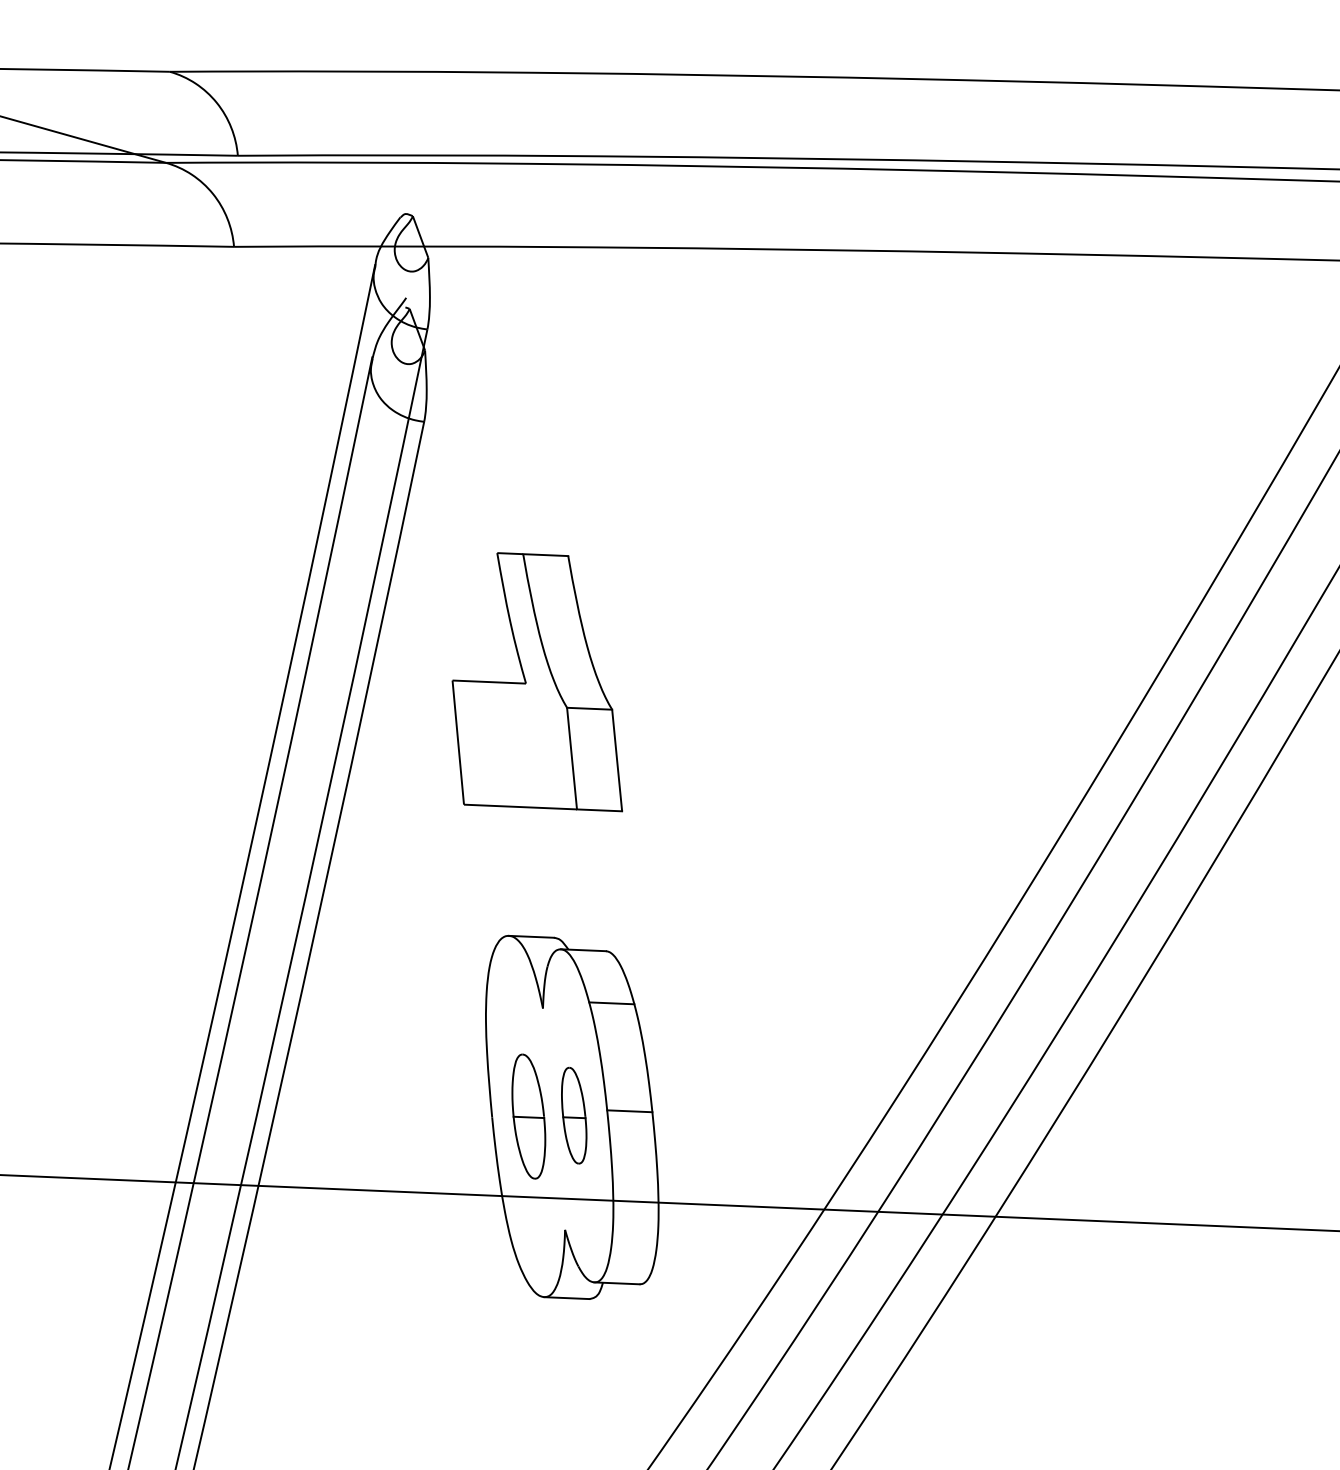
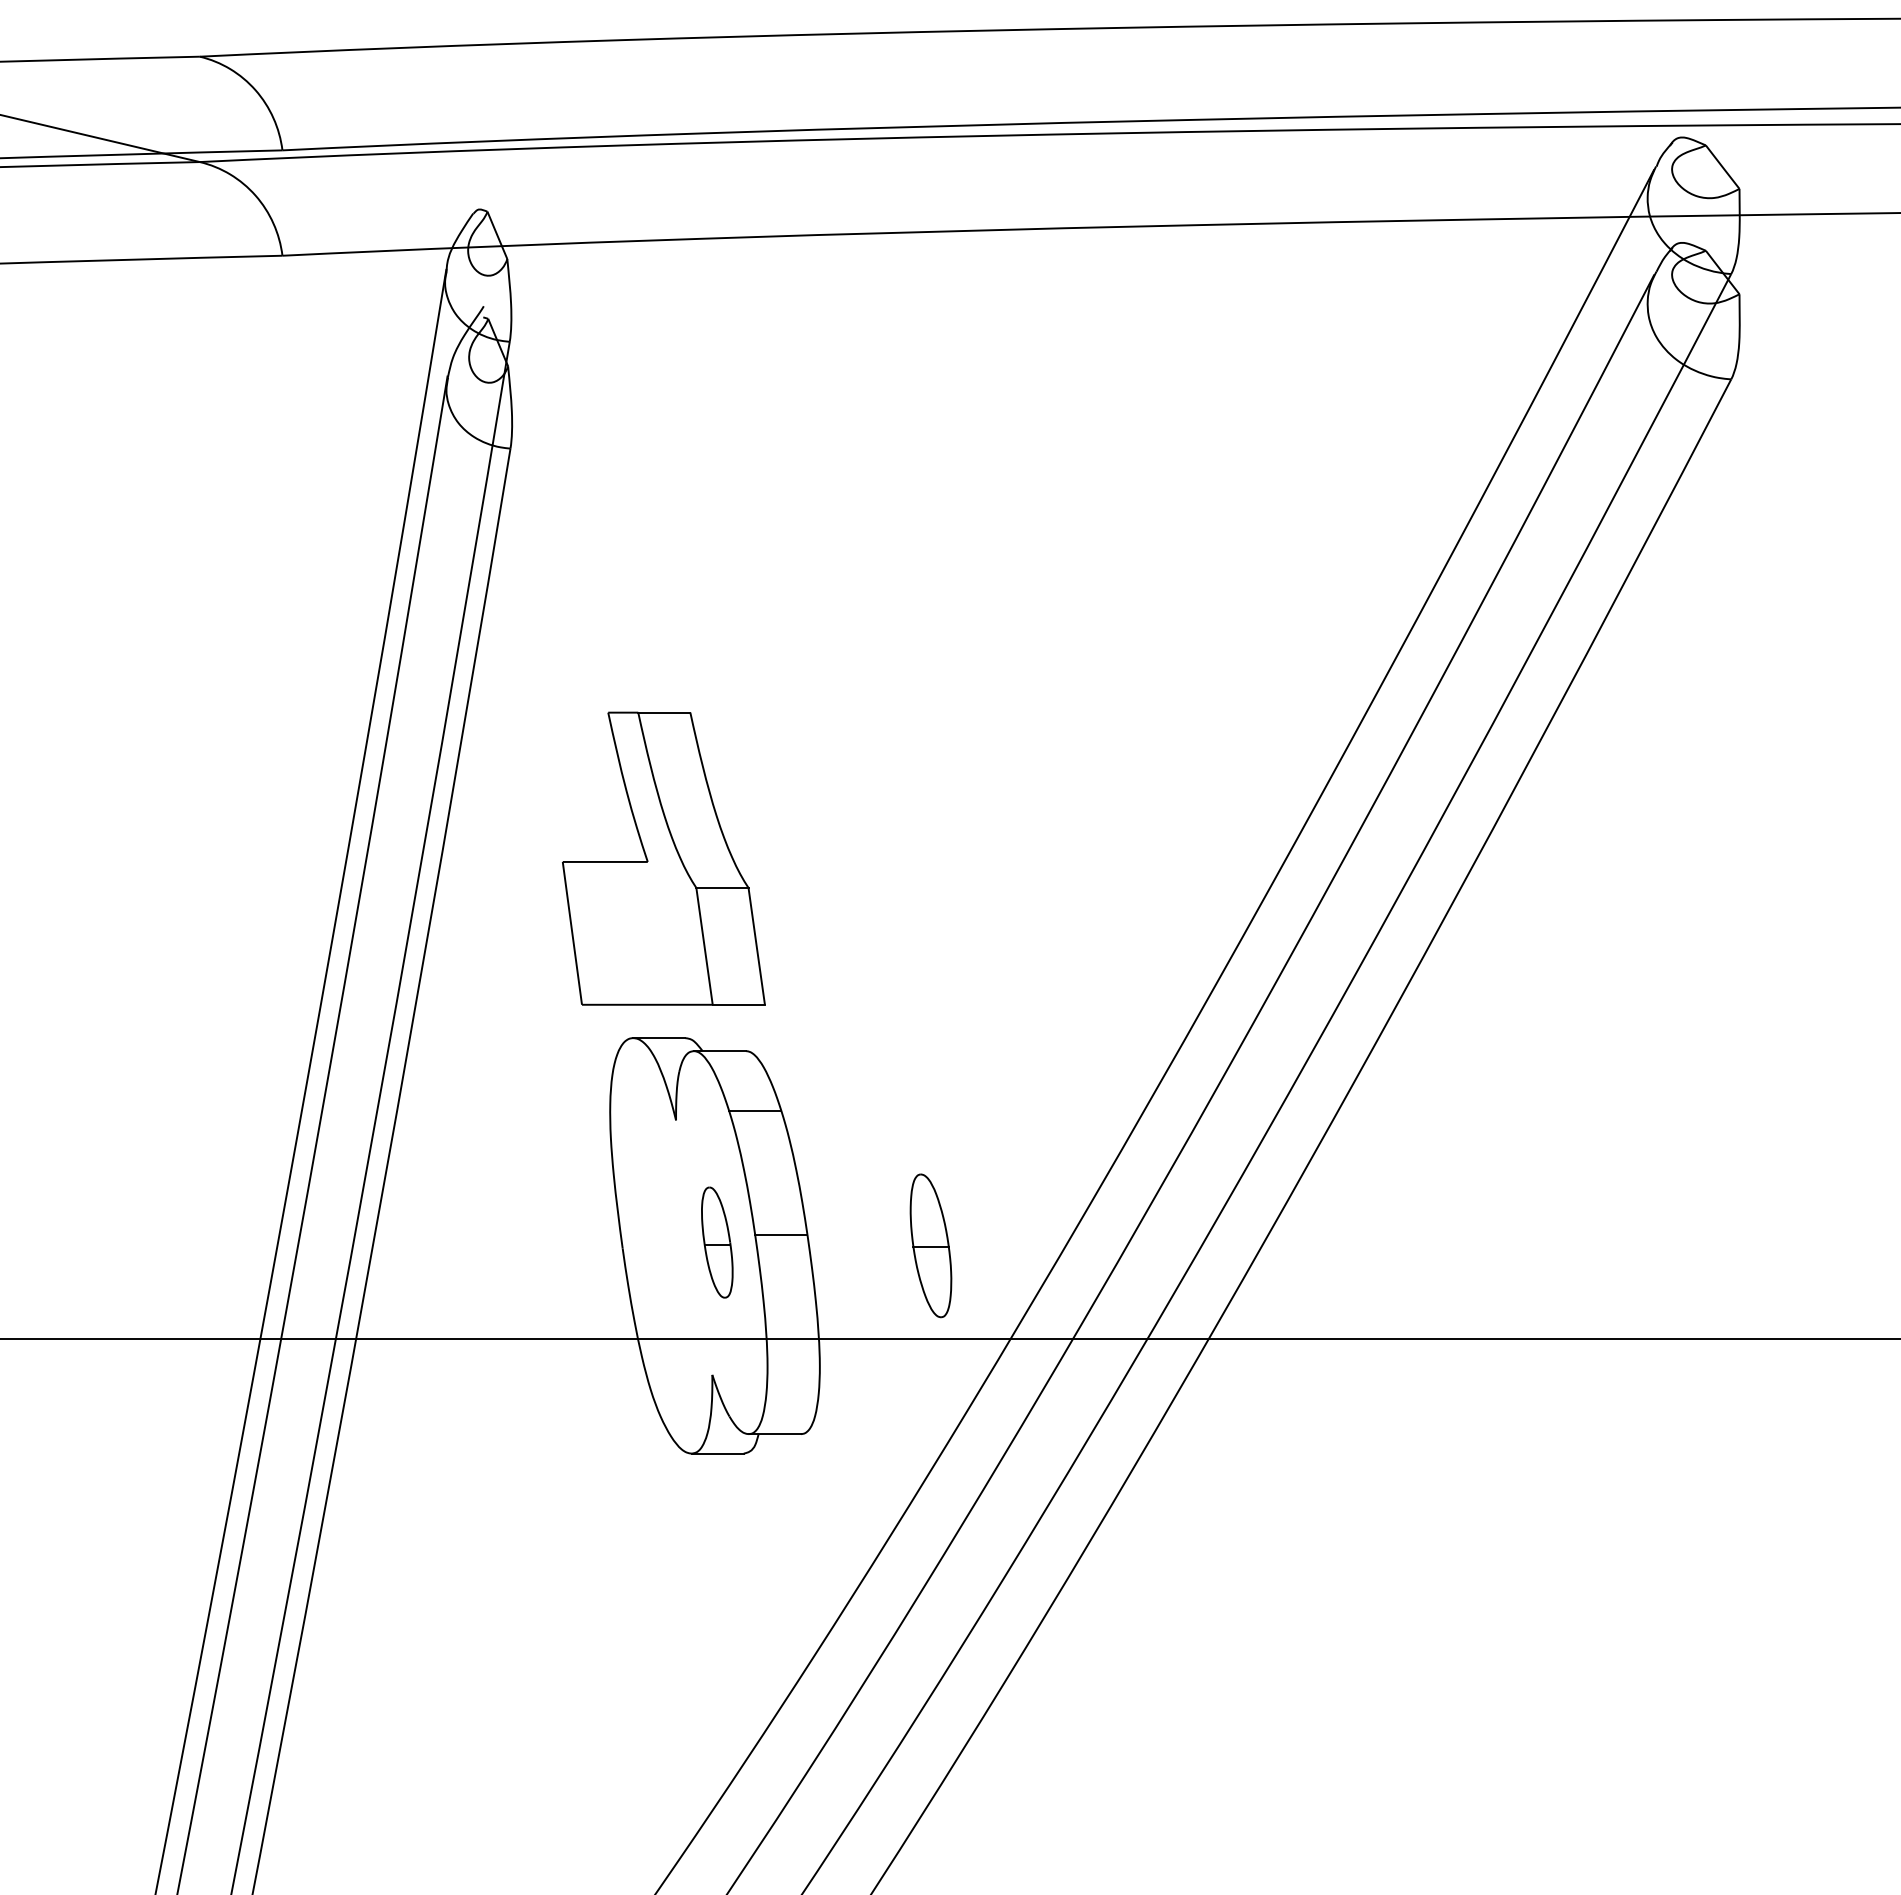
part: (539, 681) -> (663, 858), moved
part: (528, 1116) -> (930, 1245), moved

